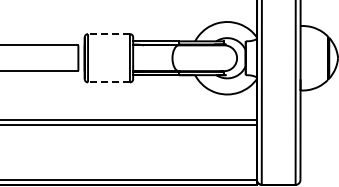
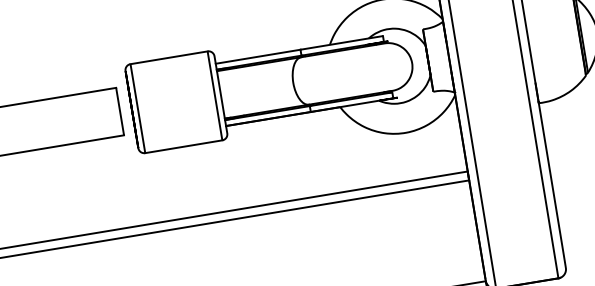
line: (108, 34) -> (168, 58), dashed -> solid
line: (108, 82) -> (182, 147), dashed -> solid

